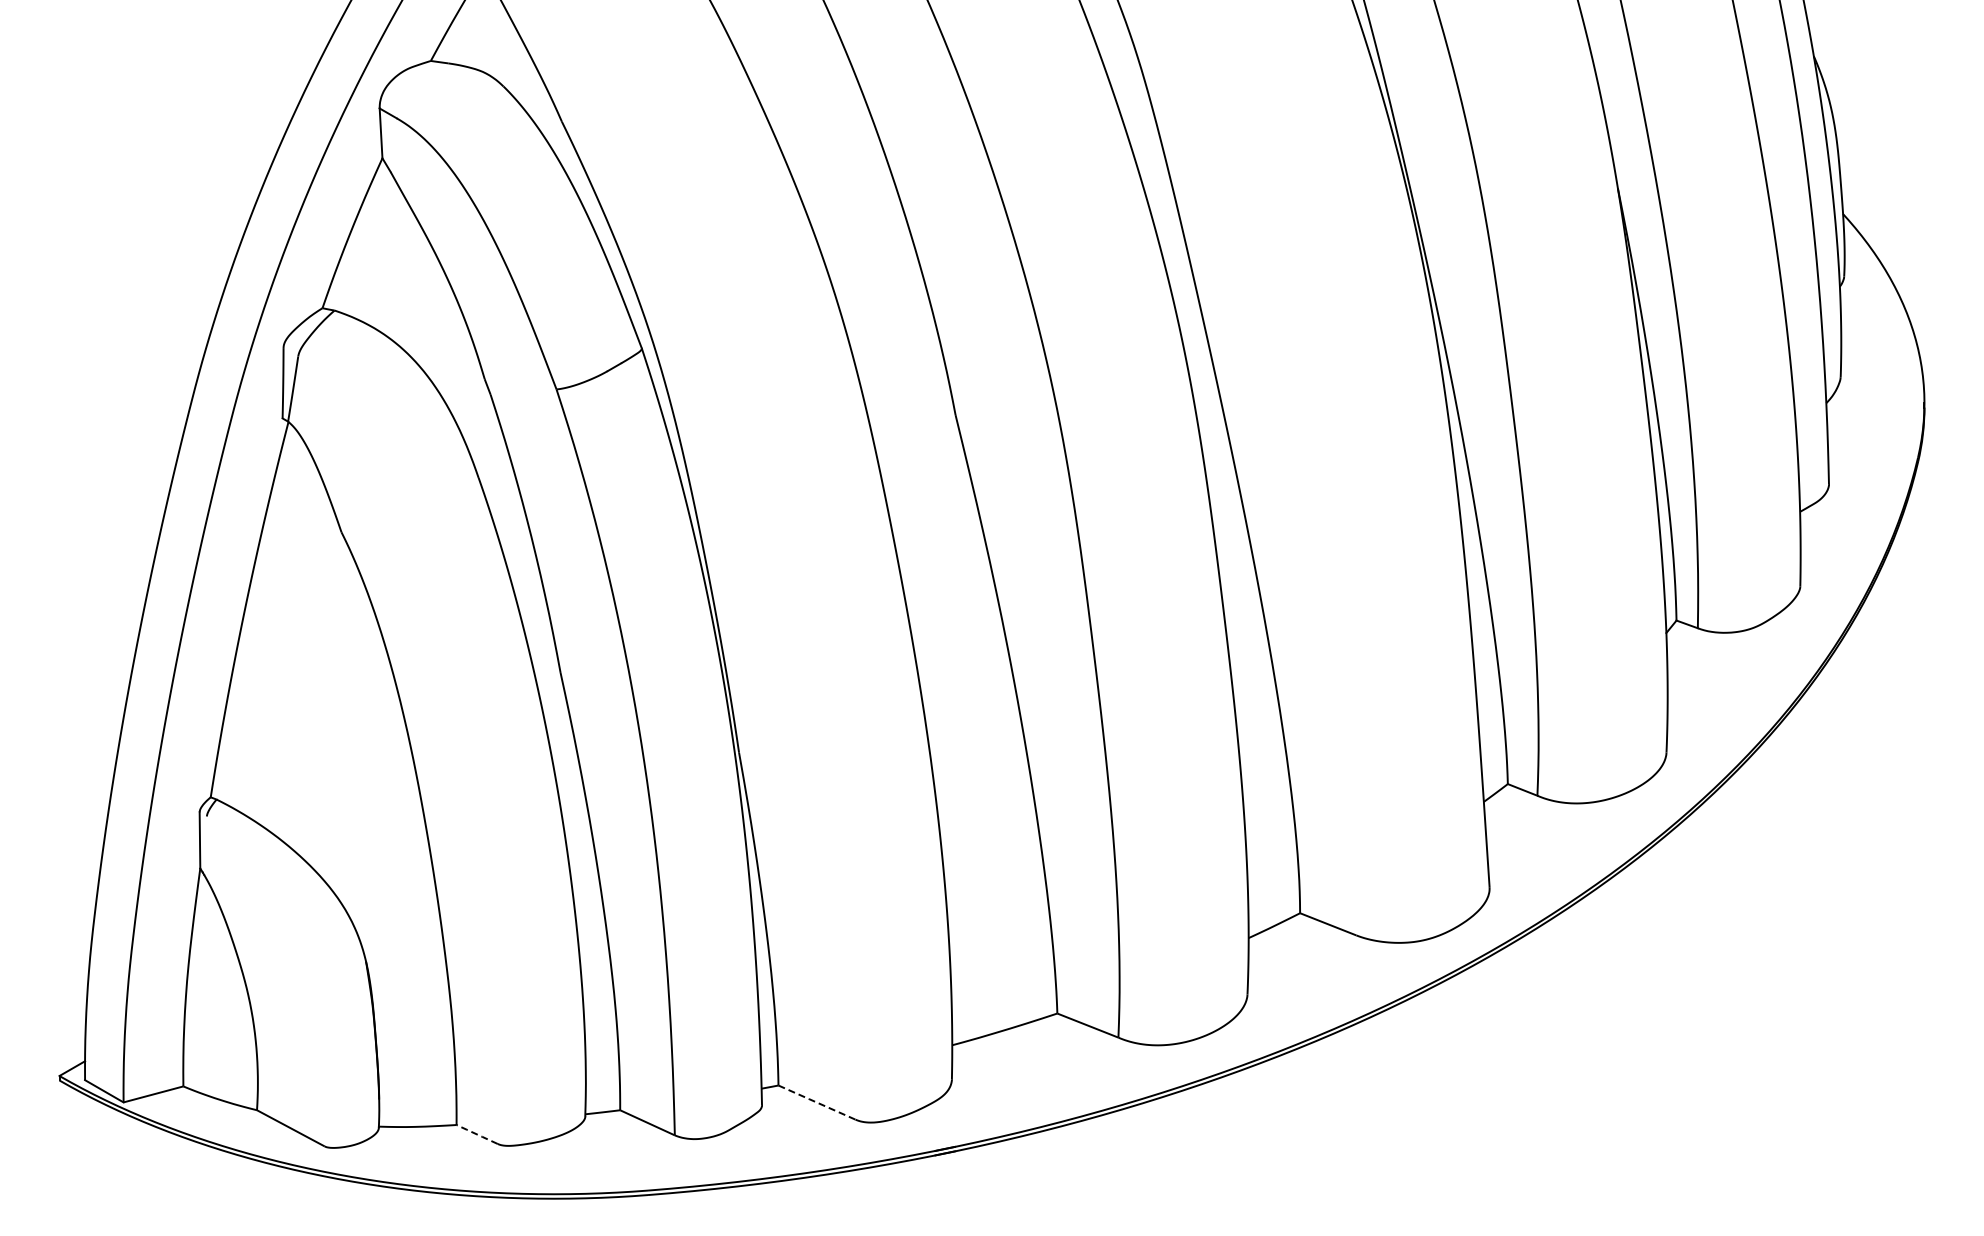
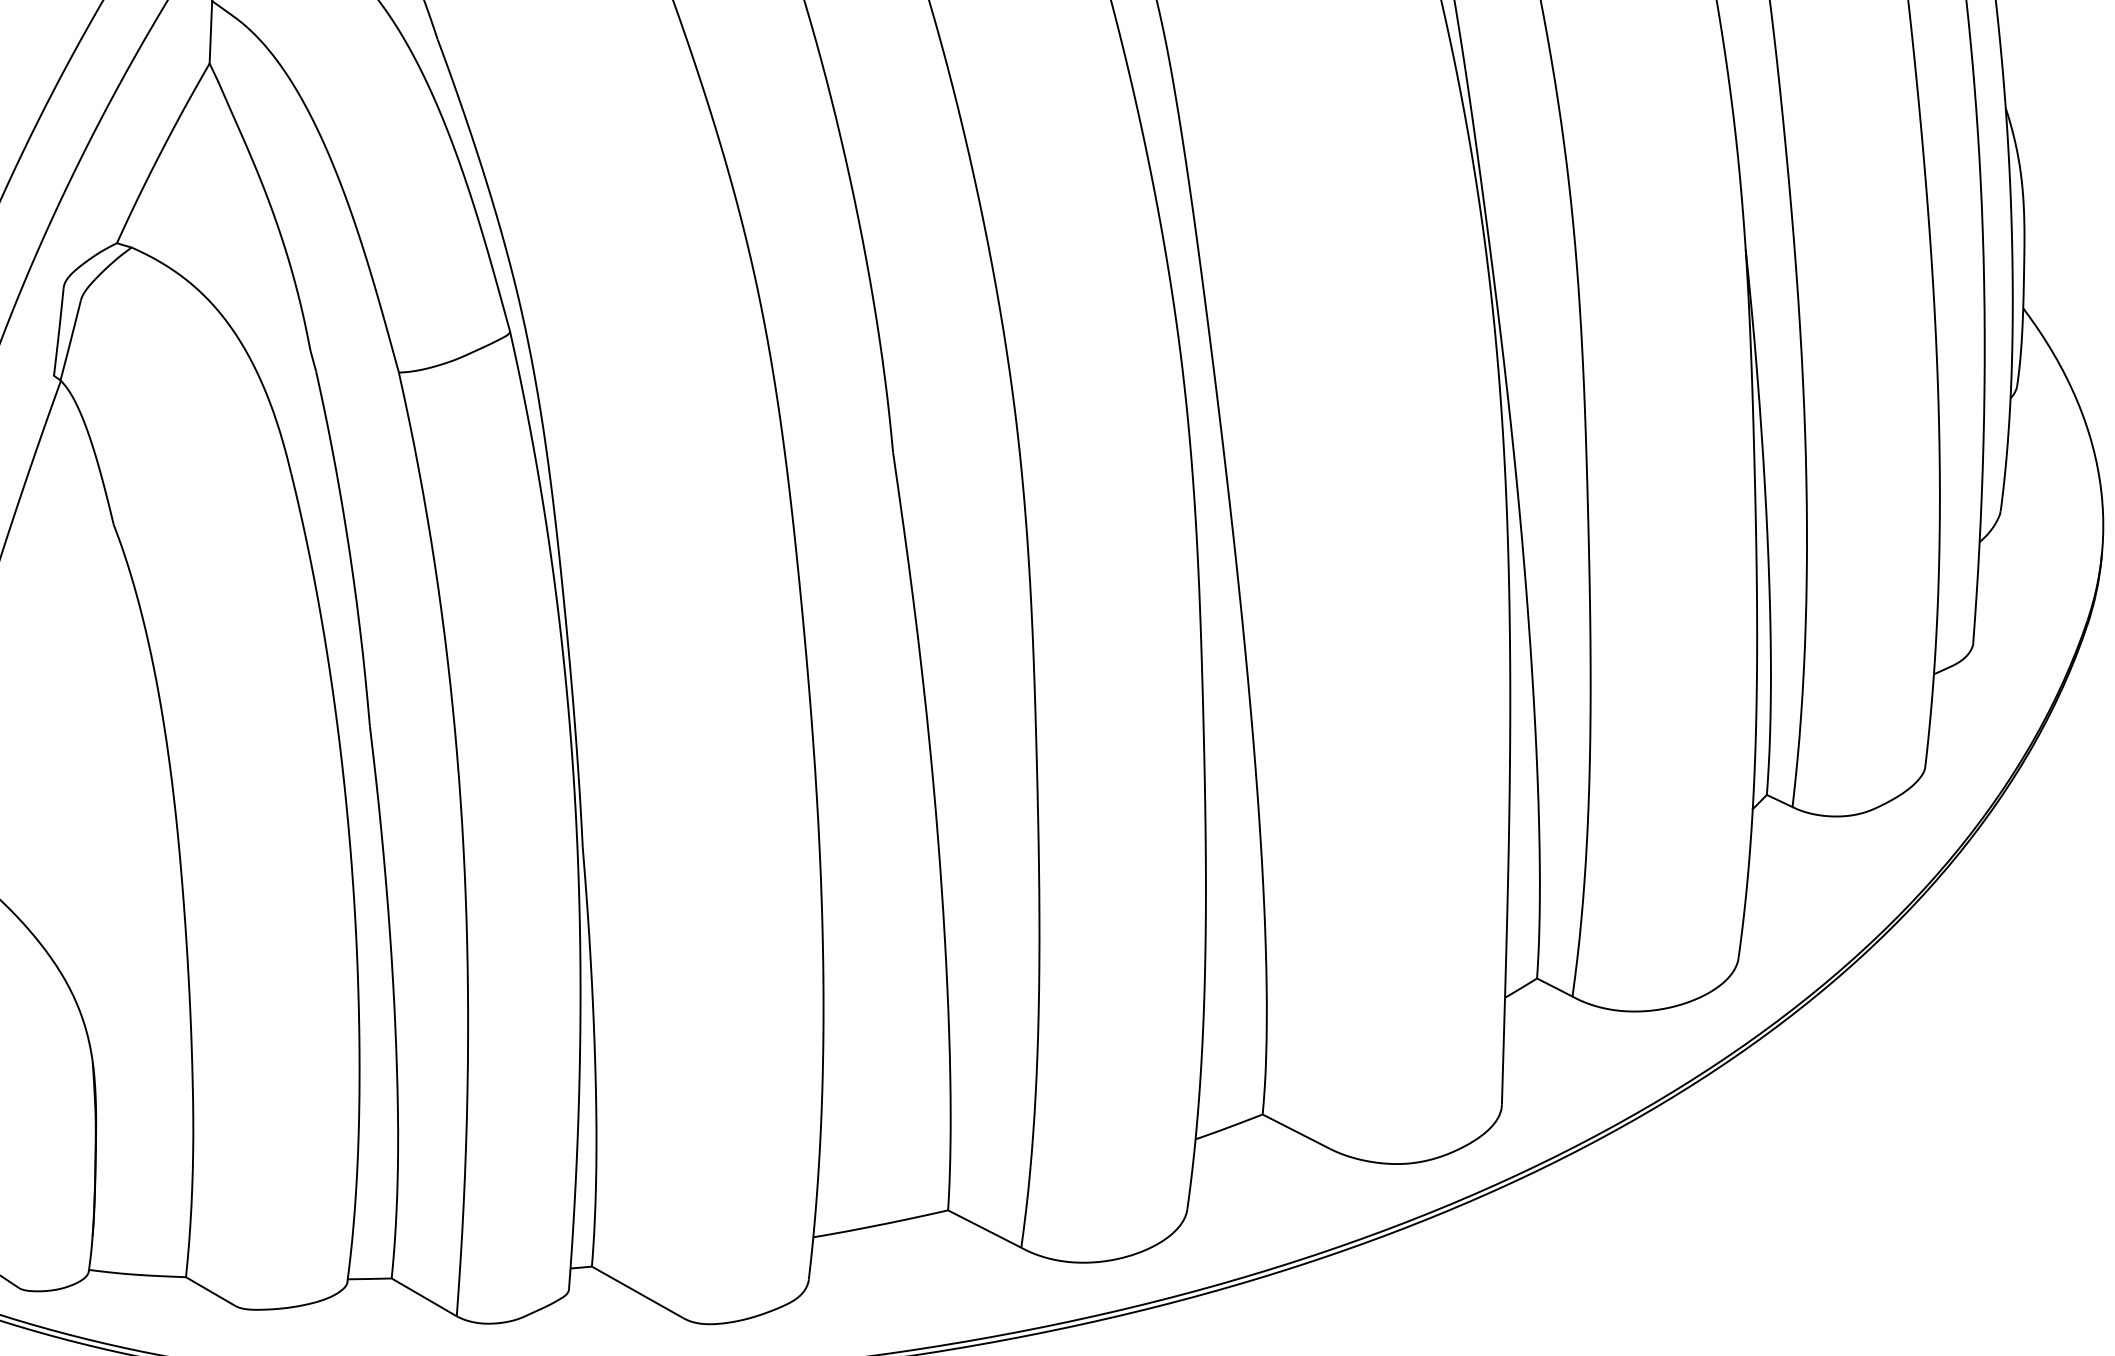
line: (815, 1101) -> (636, 1290), dashed -> solid
line: (476, 1134) -> (209, 1291), dashed -> solid

